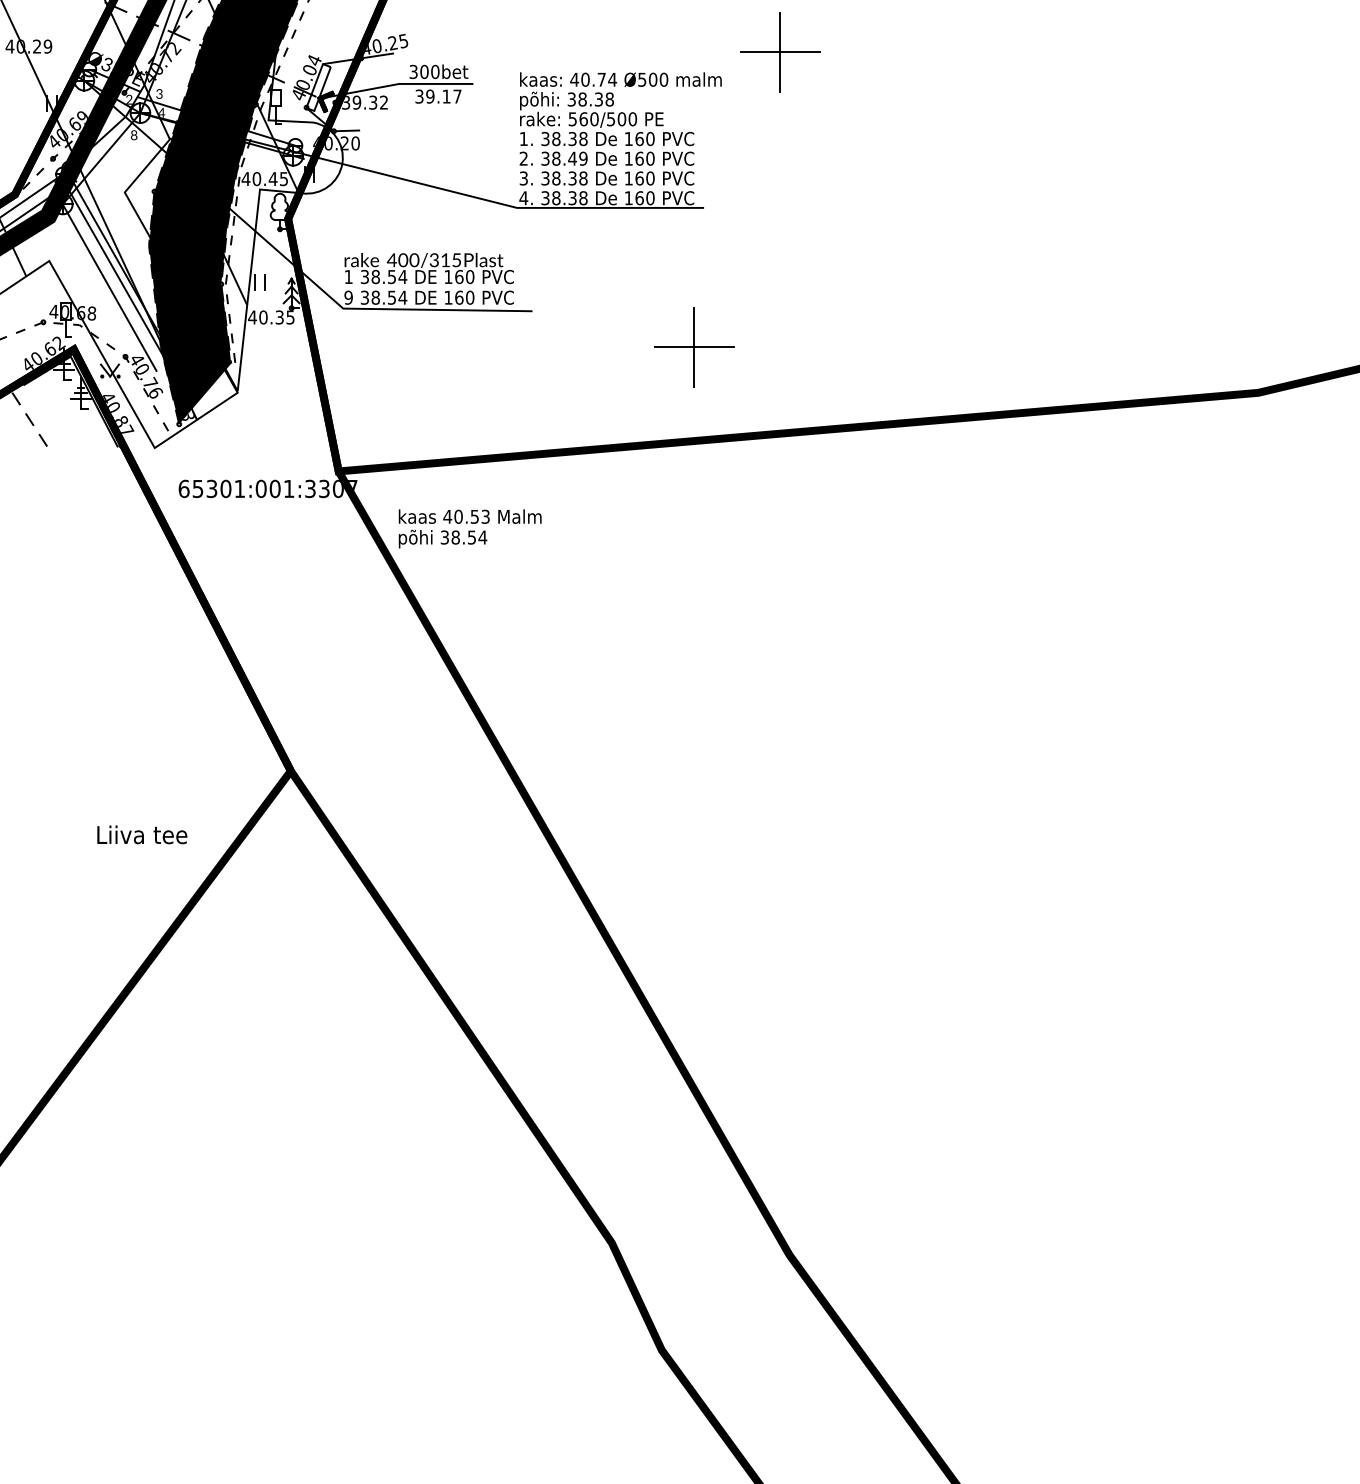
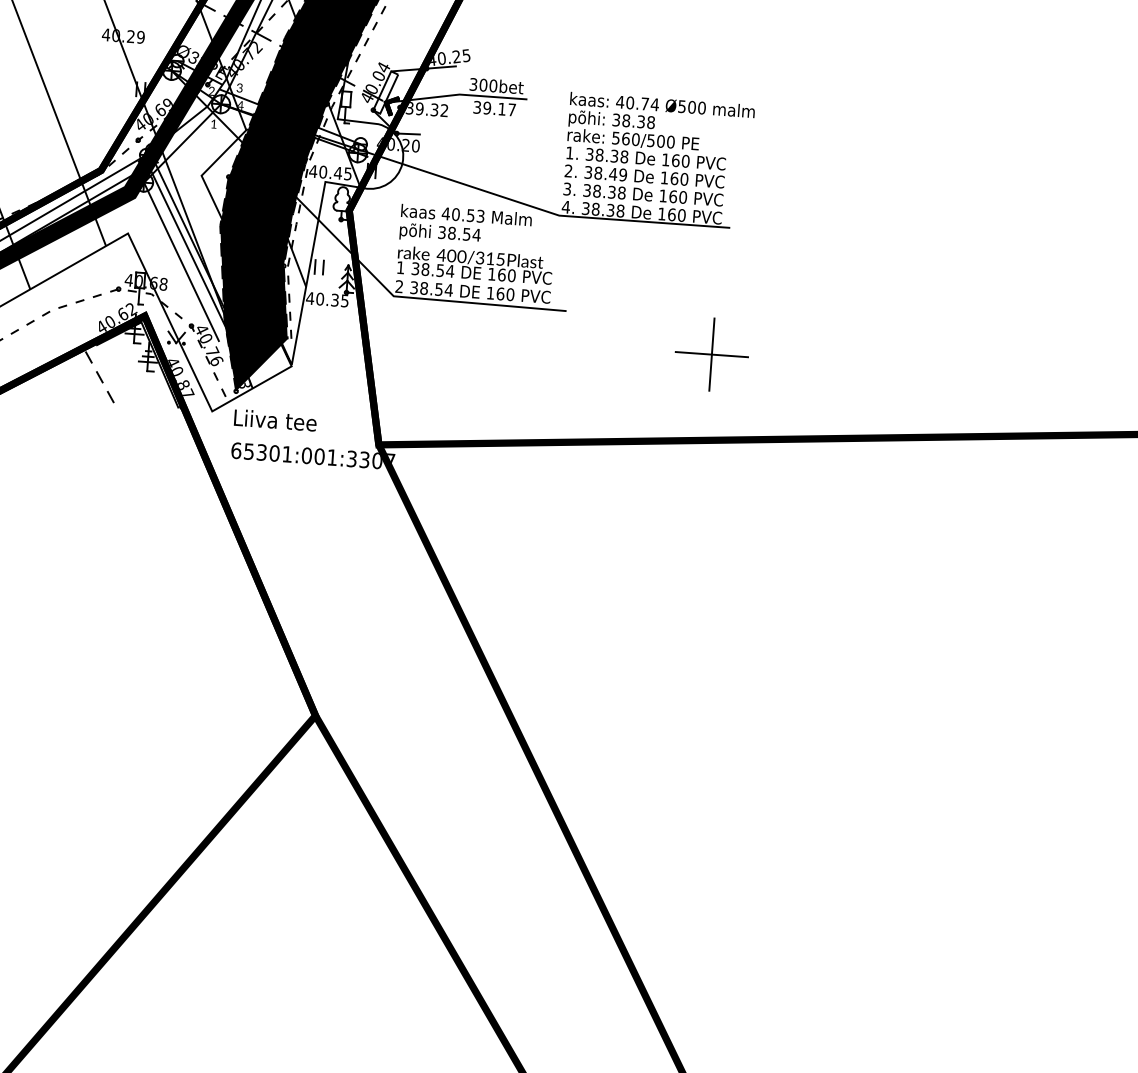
part: (780, 52) -> (810, 90), removed
text: (133, 135) -> (213, 124), 8 -> 1
text: (348, 297) -> (399, 286), 9 -> 2
text: (469, 528) -> (465, 225), moved
text: (142, 834) -> (275, 420), moved

